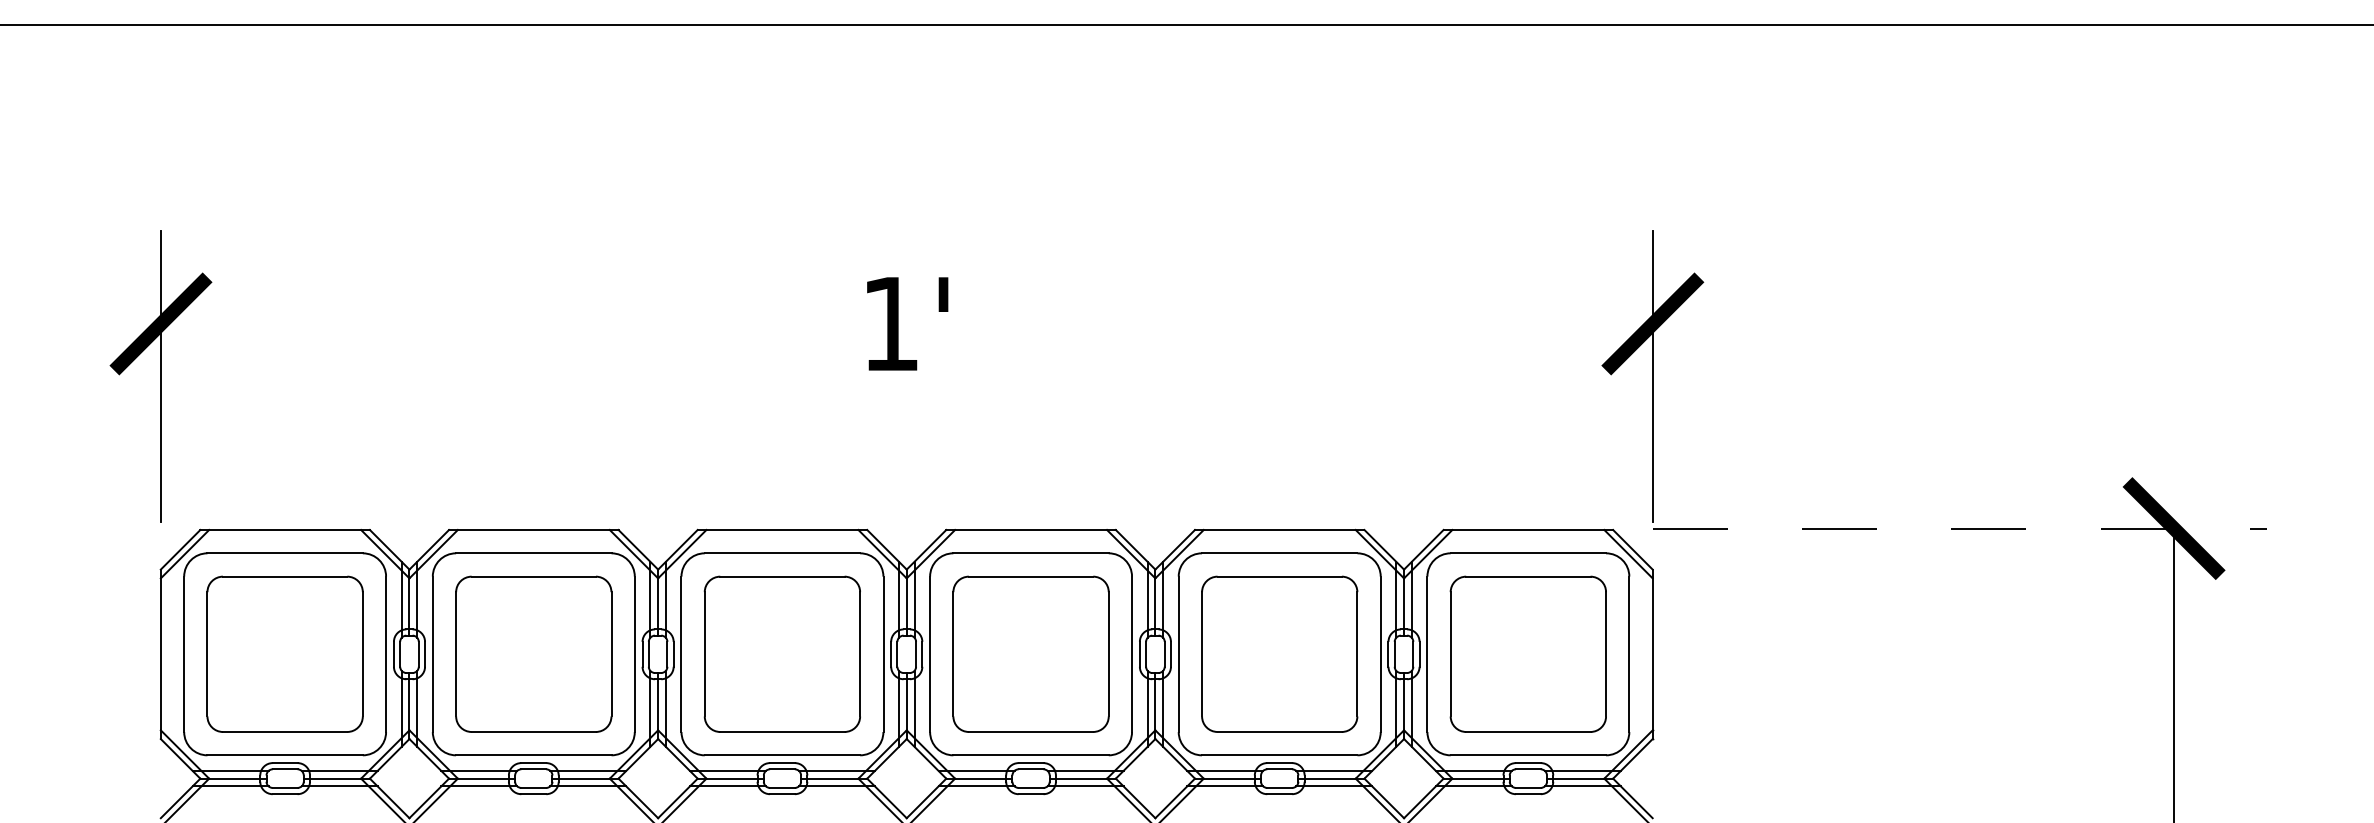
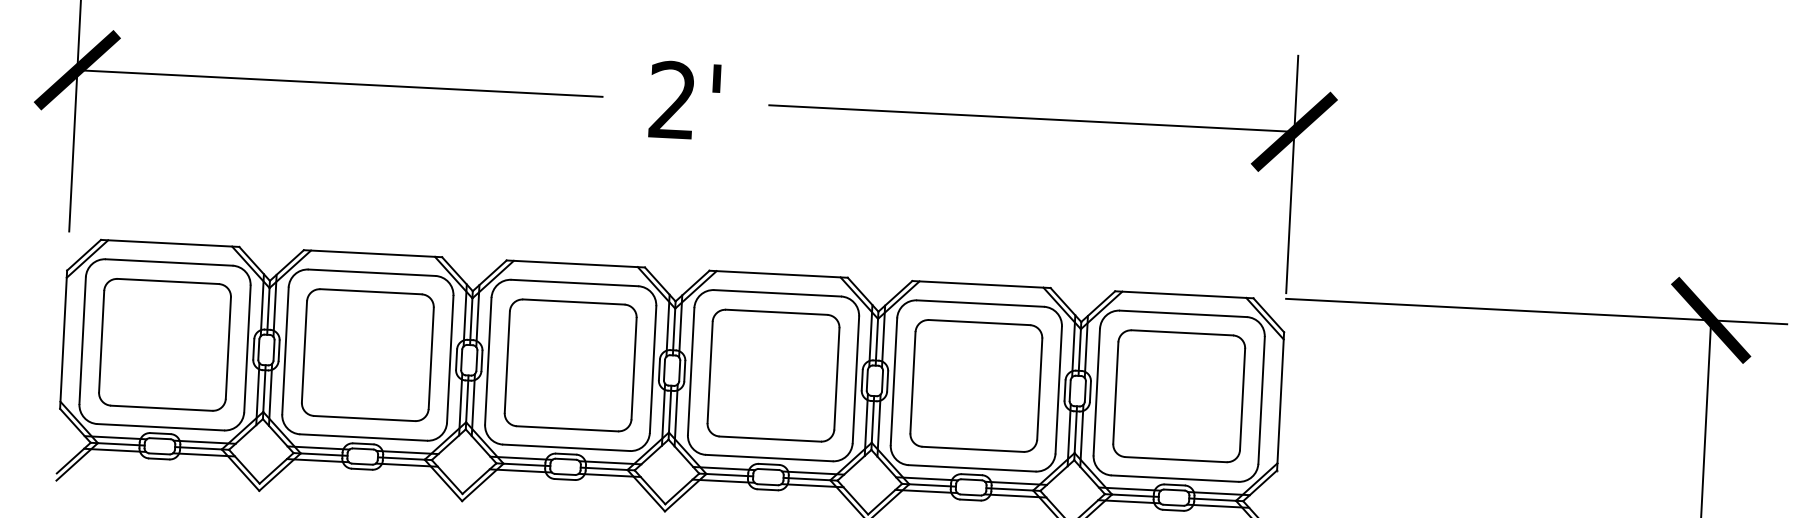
text: (890, 322) -> (672, 99), 1' -> 2'
line: (482, 323) -> (339, 83), added
line: (1330, 323) -> (1031, 118), added
line: (1960, 528) -> (1536, 311), dashed -> solid

